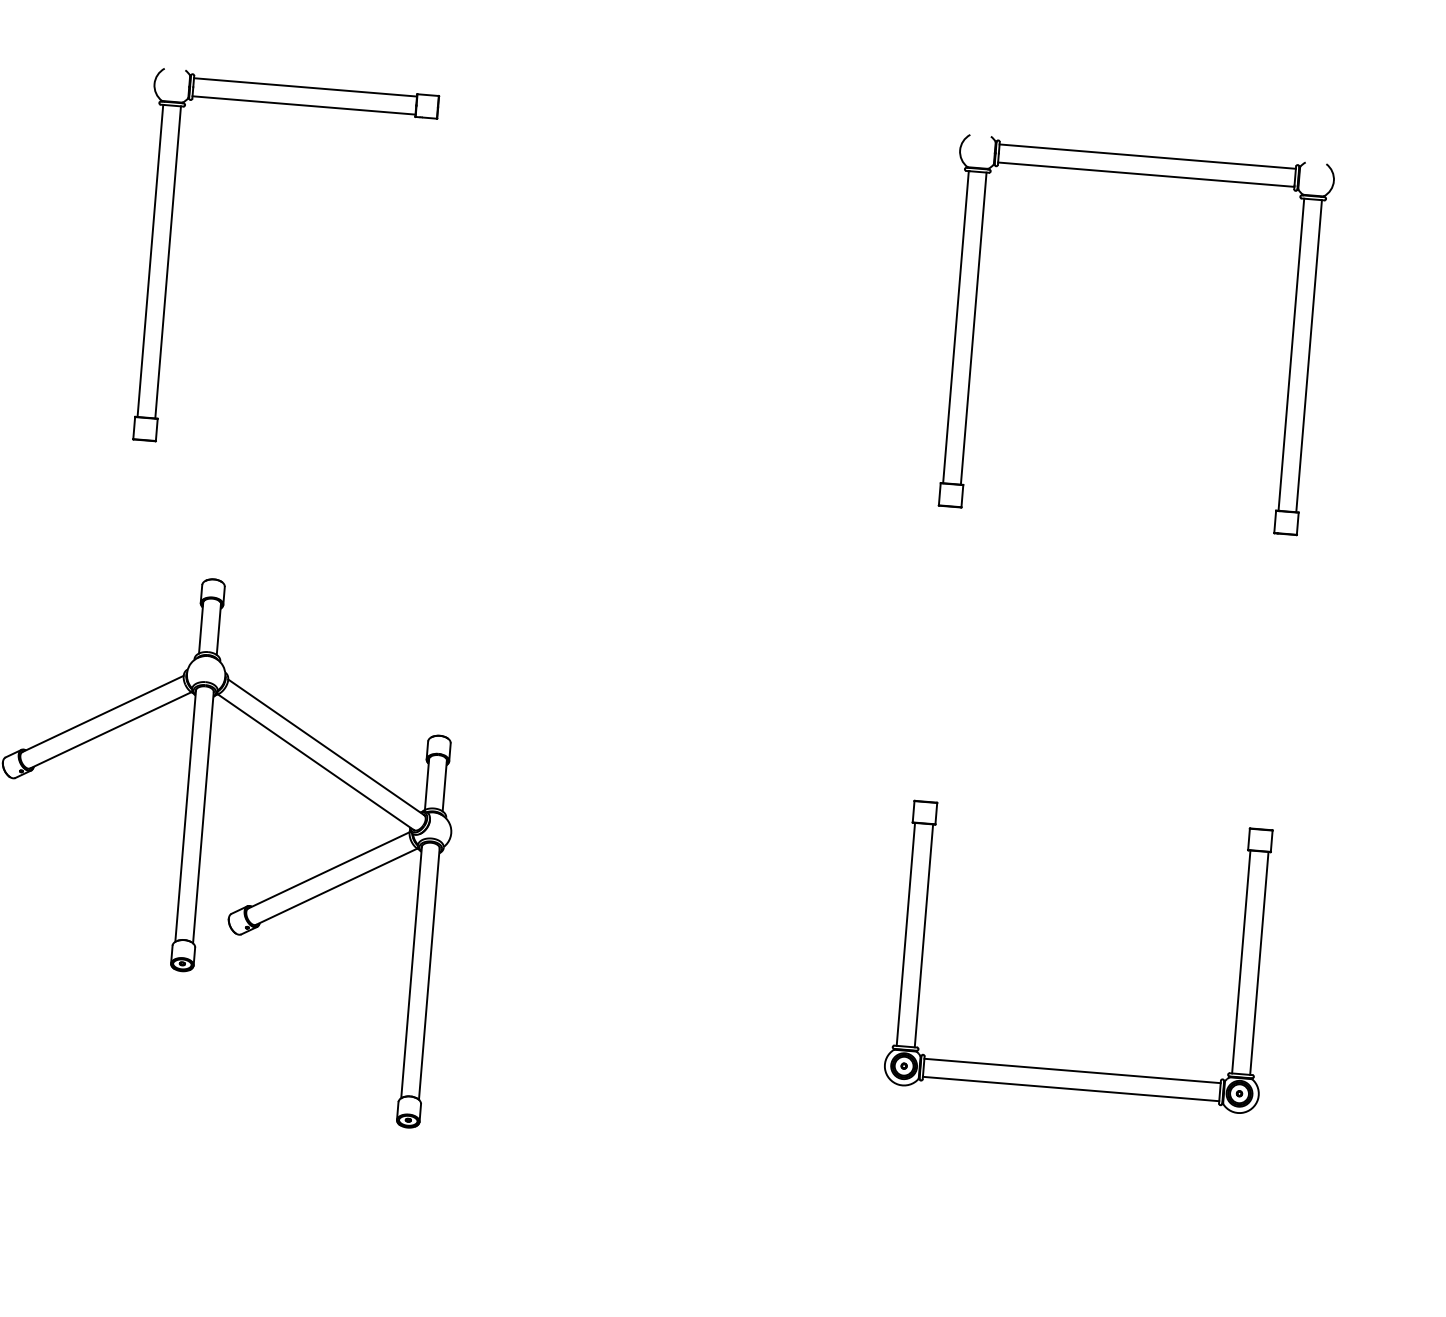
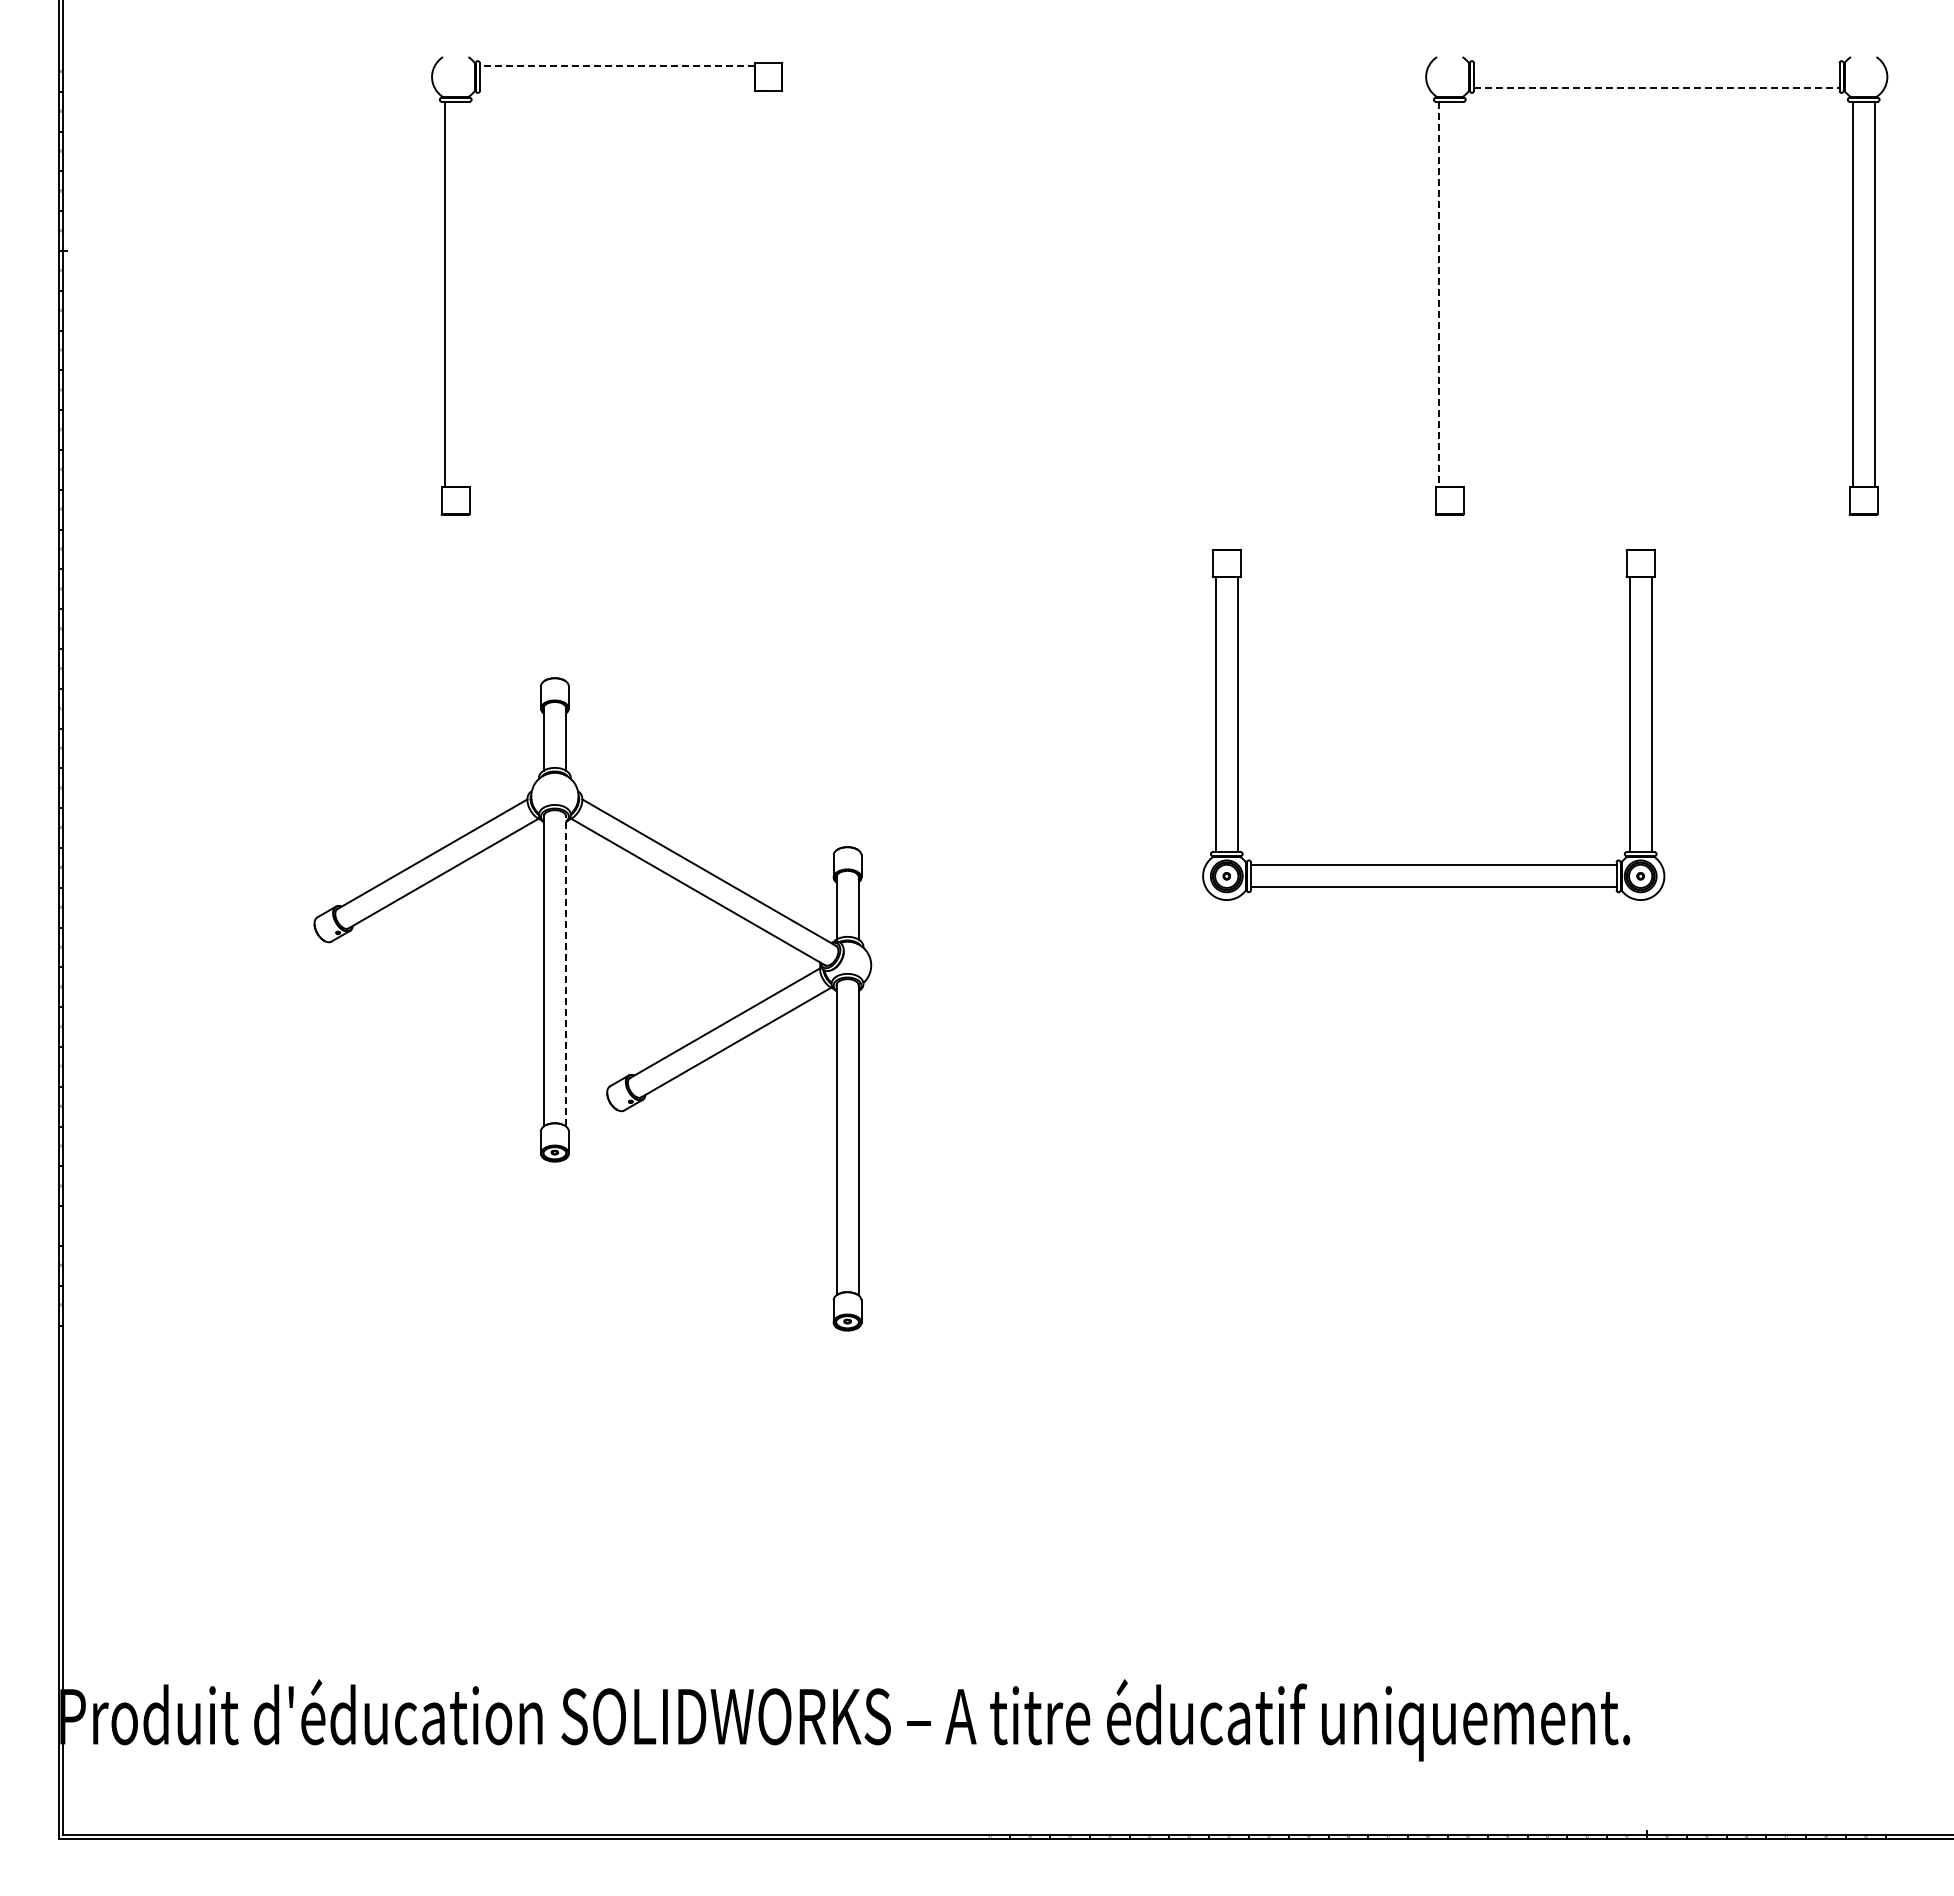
line: (305, 87) -> (617, 65), solid -> dashed
line: (303, 105) -> (616, 88), removed
line: (1147, 156) -> (1656, 65), removed
line: (1146, 174) -> (1656, 88), solid -> dashed
line: (168, 261) -> (466, 293), removed
line: (955, 327) -> (1438, 294), solid -> dashed
line: (973, 327) -> (1460, 293), removed
line: (203, 816) -> (565, 970), solid -> dashed
part: (1072, 1070) -> (1433, 864), moved

